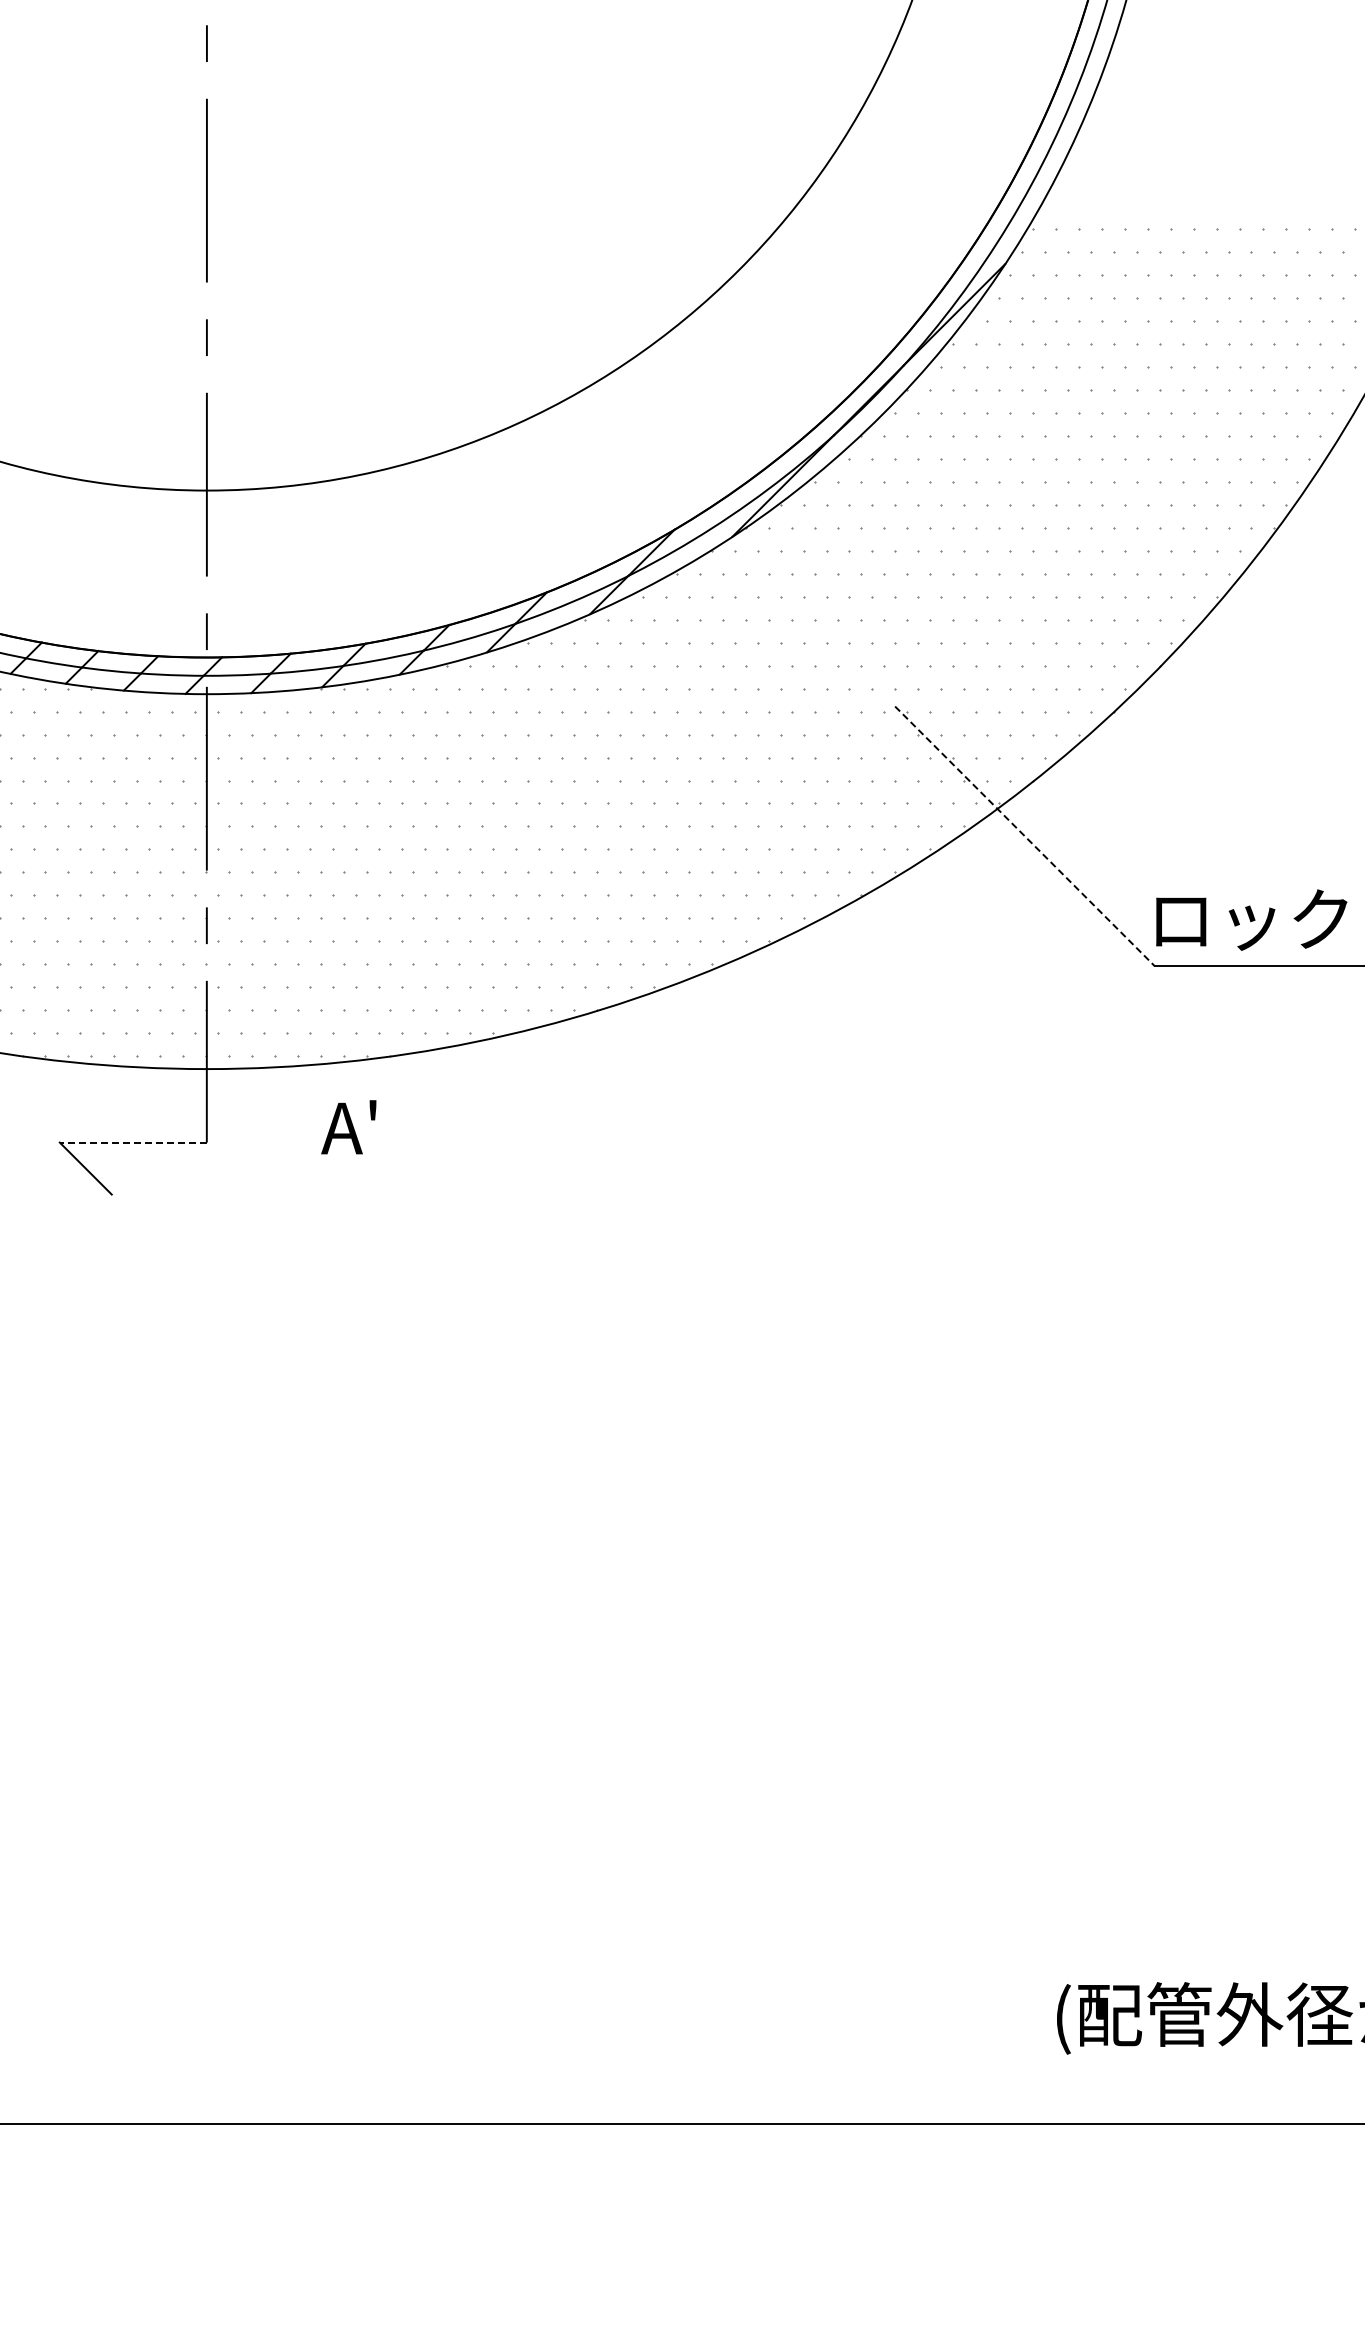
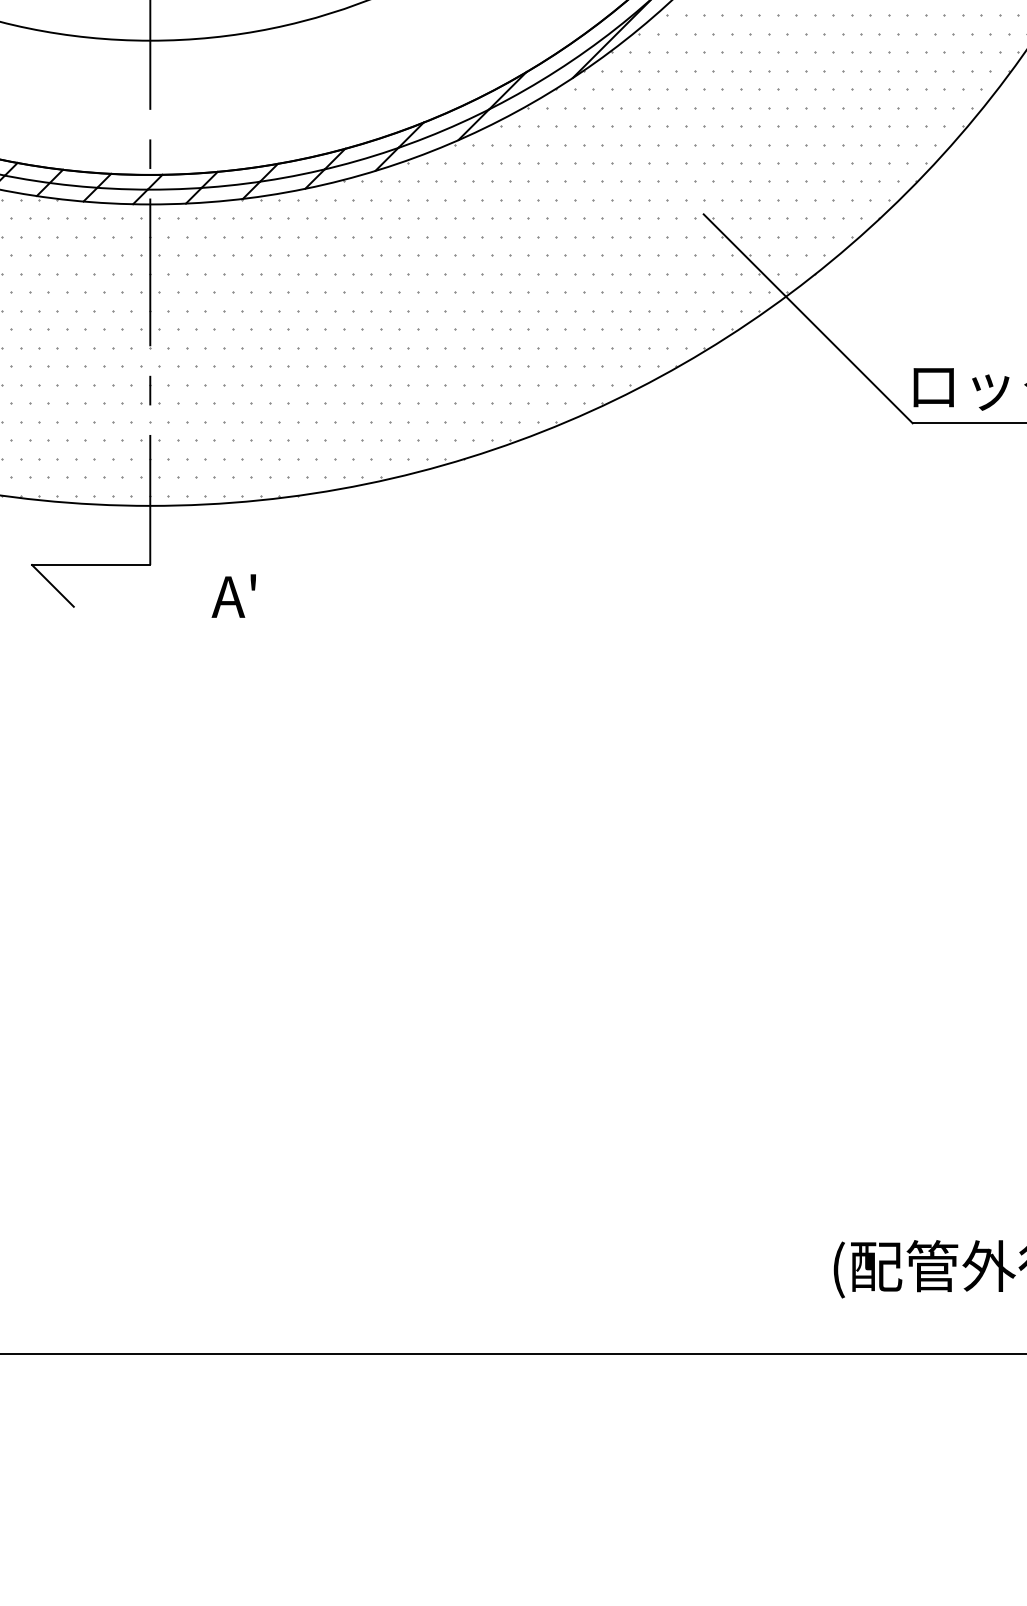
line: (1025, 836) -> (808, 318), dashed -> solid
text: (348, 1127) -> (233, 596), moved
line: (133, 1142) -> (91, 564), dashed -> solid

